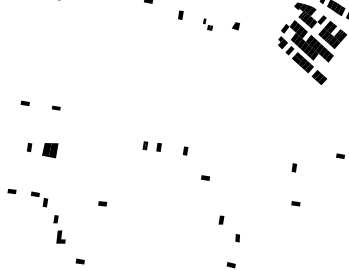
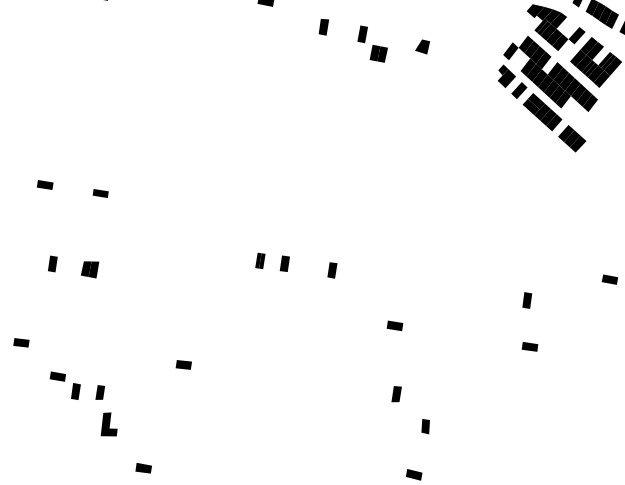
part: (207, 24) -> (371, 43), size x1.67
part: (50, 150) -> (90, 269), size x0.62
part: (205, 177) -> (394, 324), moved
part: (39, 199) -> (65, 385), moved
part: (295, 203) -> (529, 346), moved

